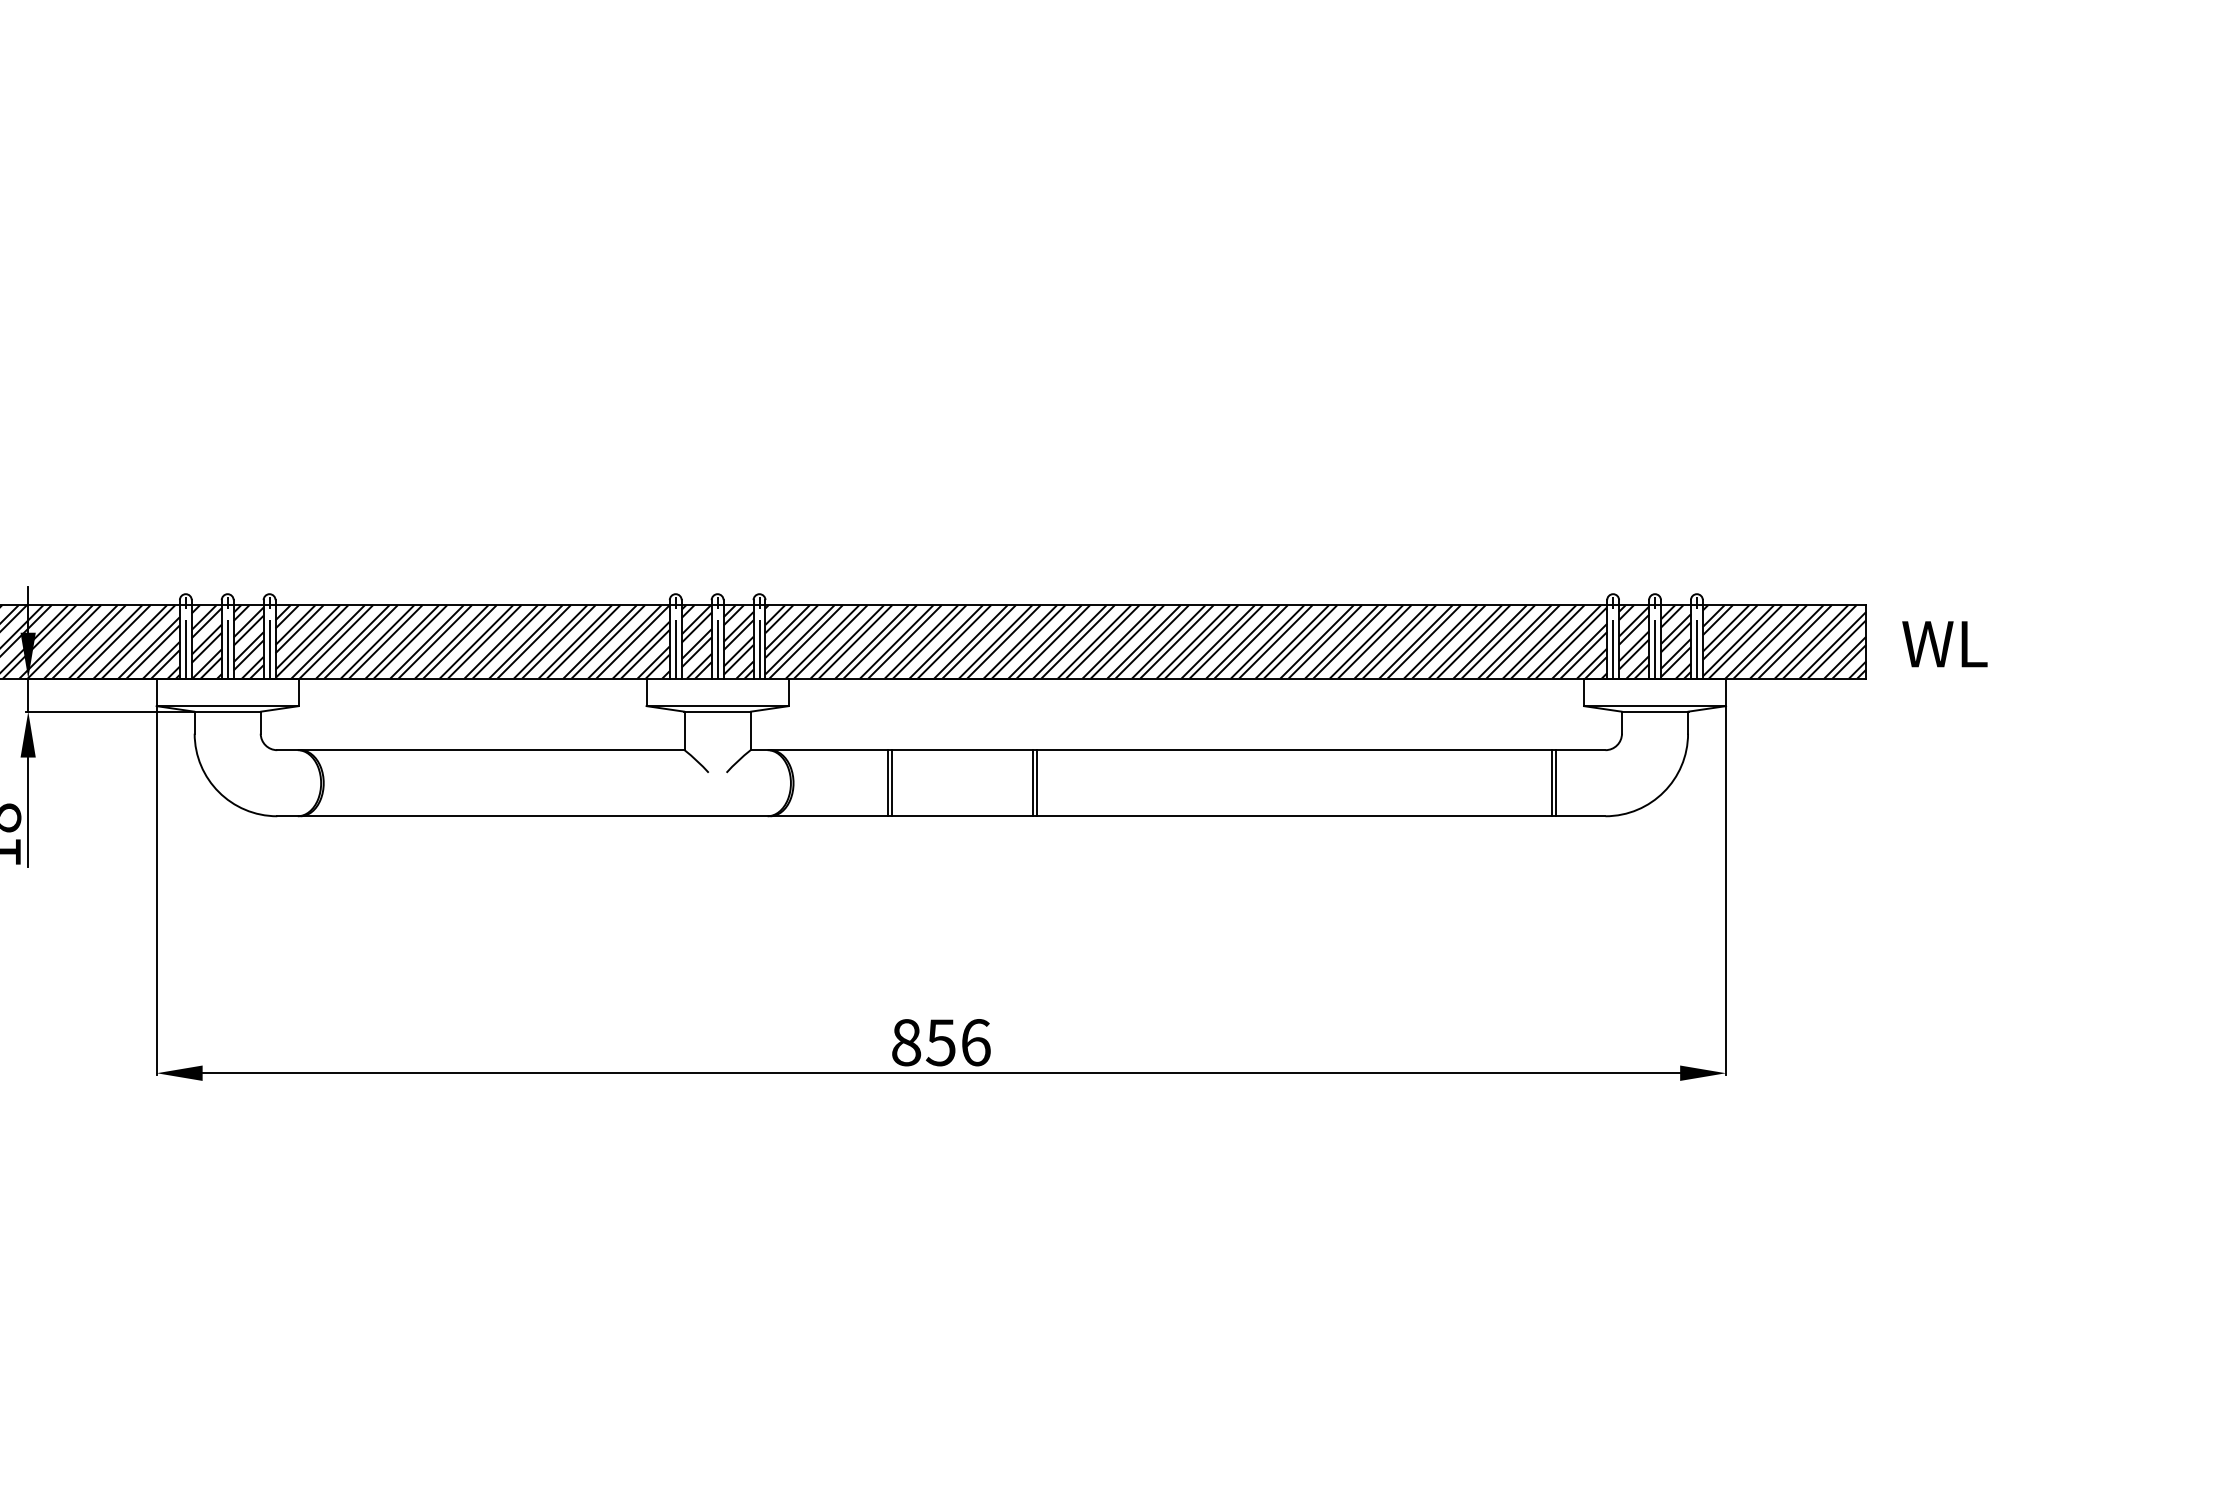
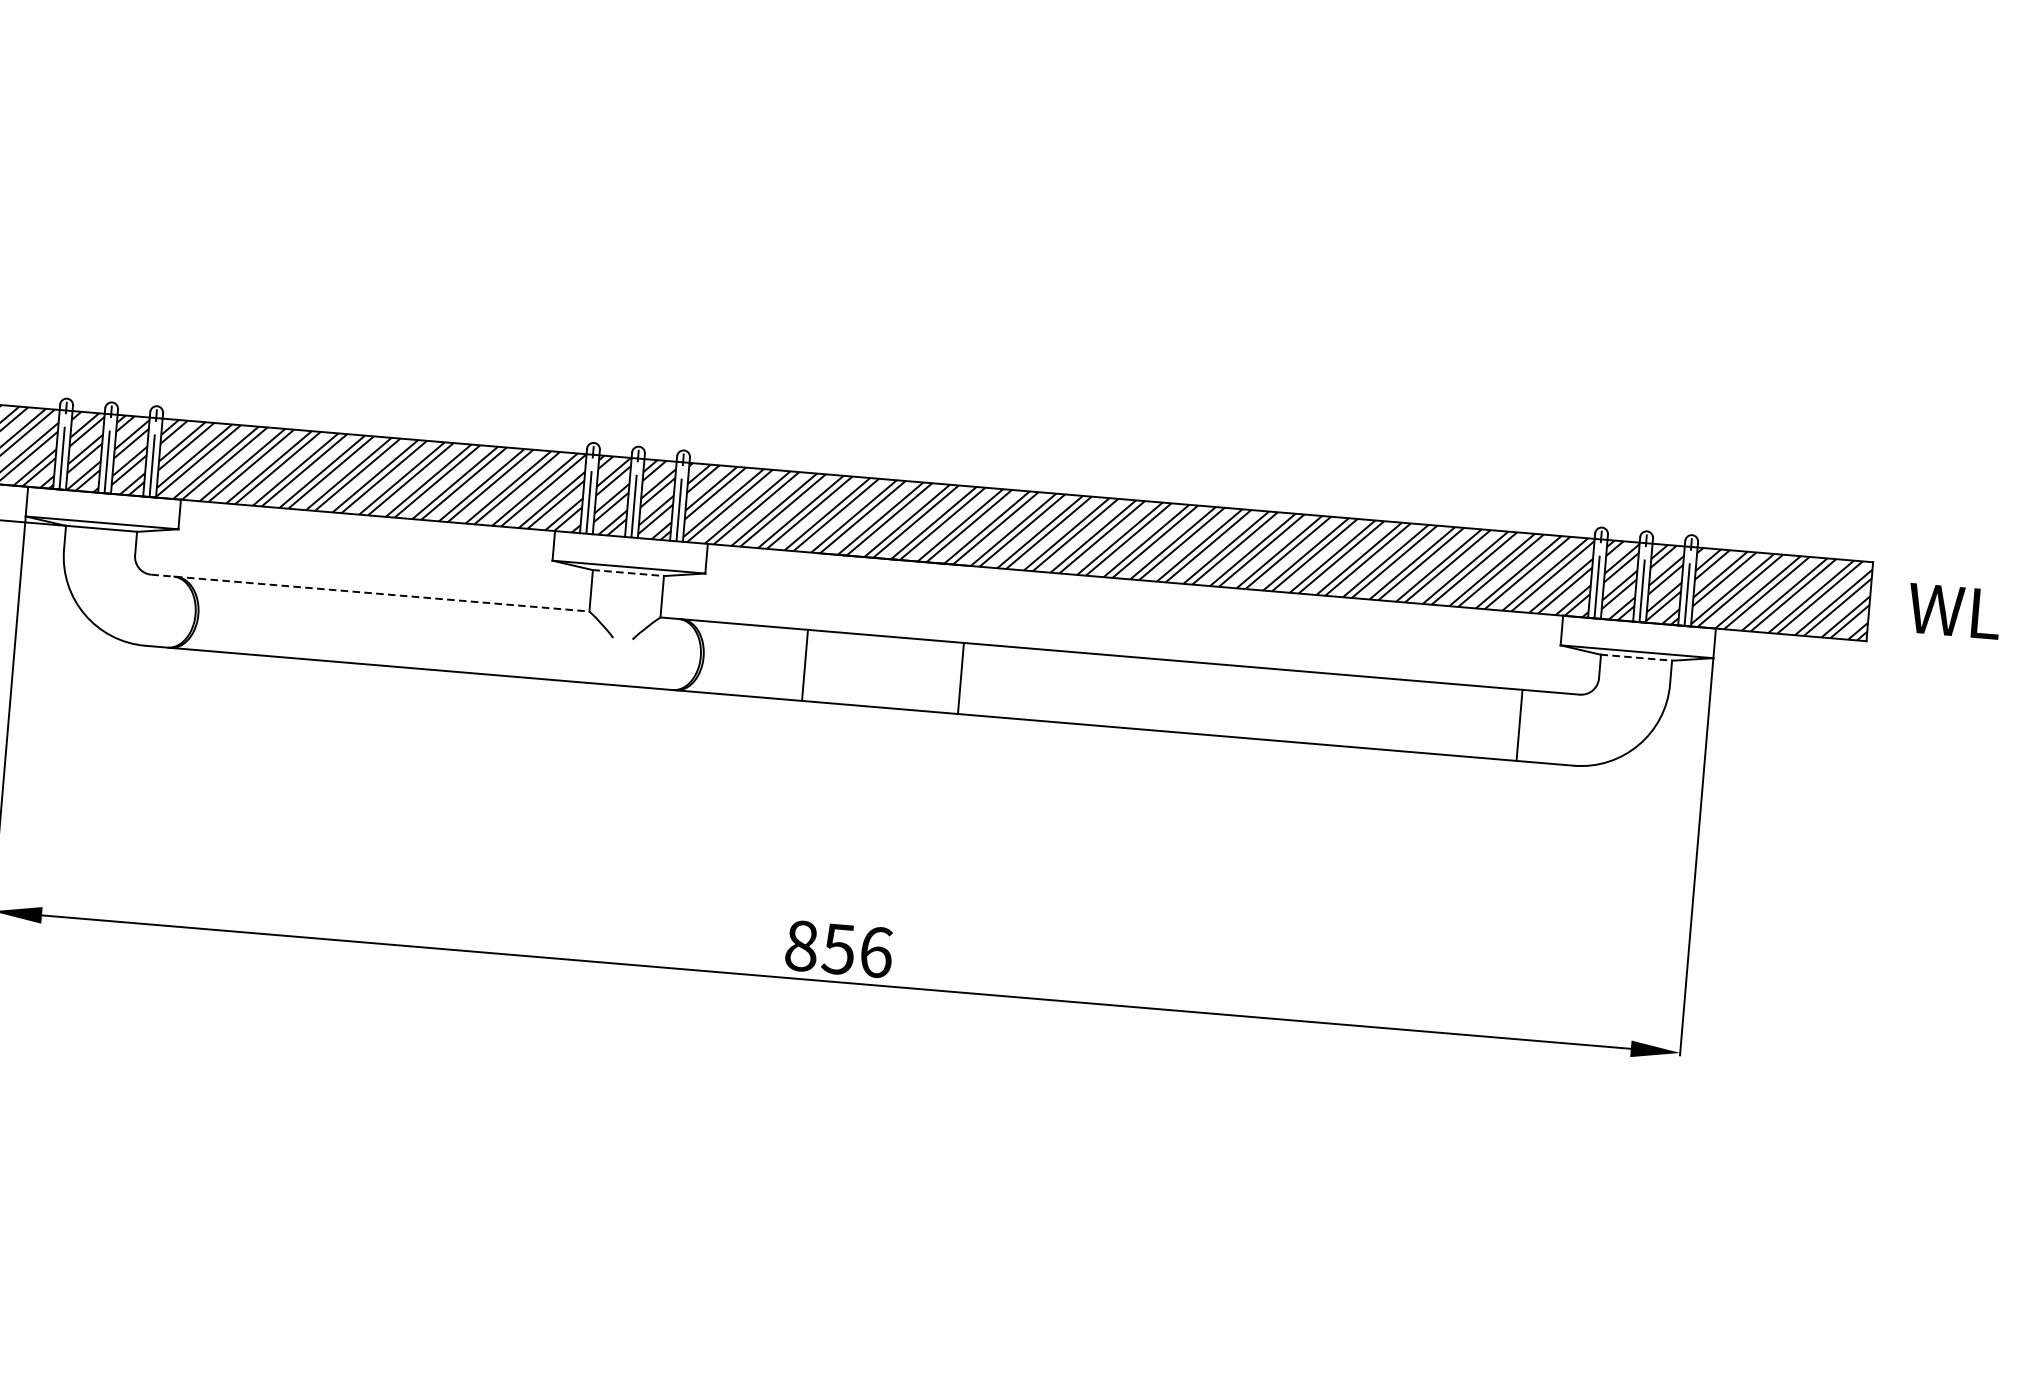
line: (718, 711) -> (629, 572), solid -> dashed
line: (1655, 711) -> (1637, 657), solid -> dashed
line: (480, 750) -> (369, 593), solid -> dashed
line: (891, 783) -> (808, 666), removed
line: (1036, 783) -> (964, 679), removed
line: (1555, 783) -> (1523, 725), removed

